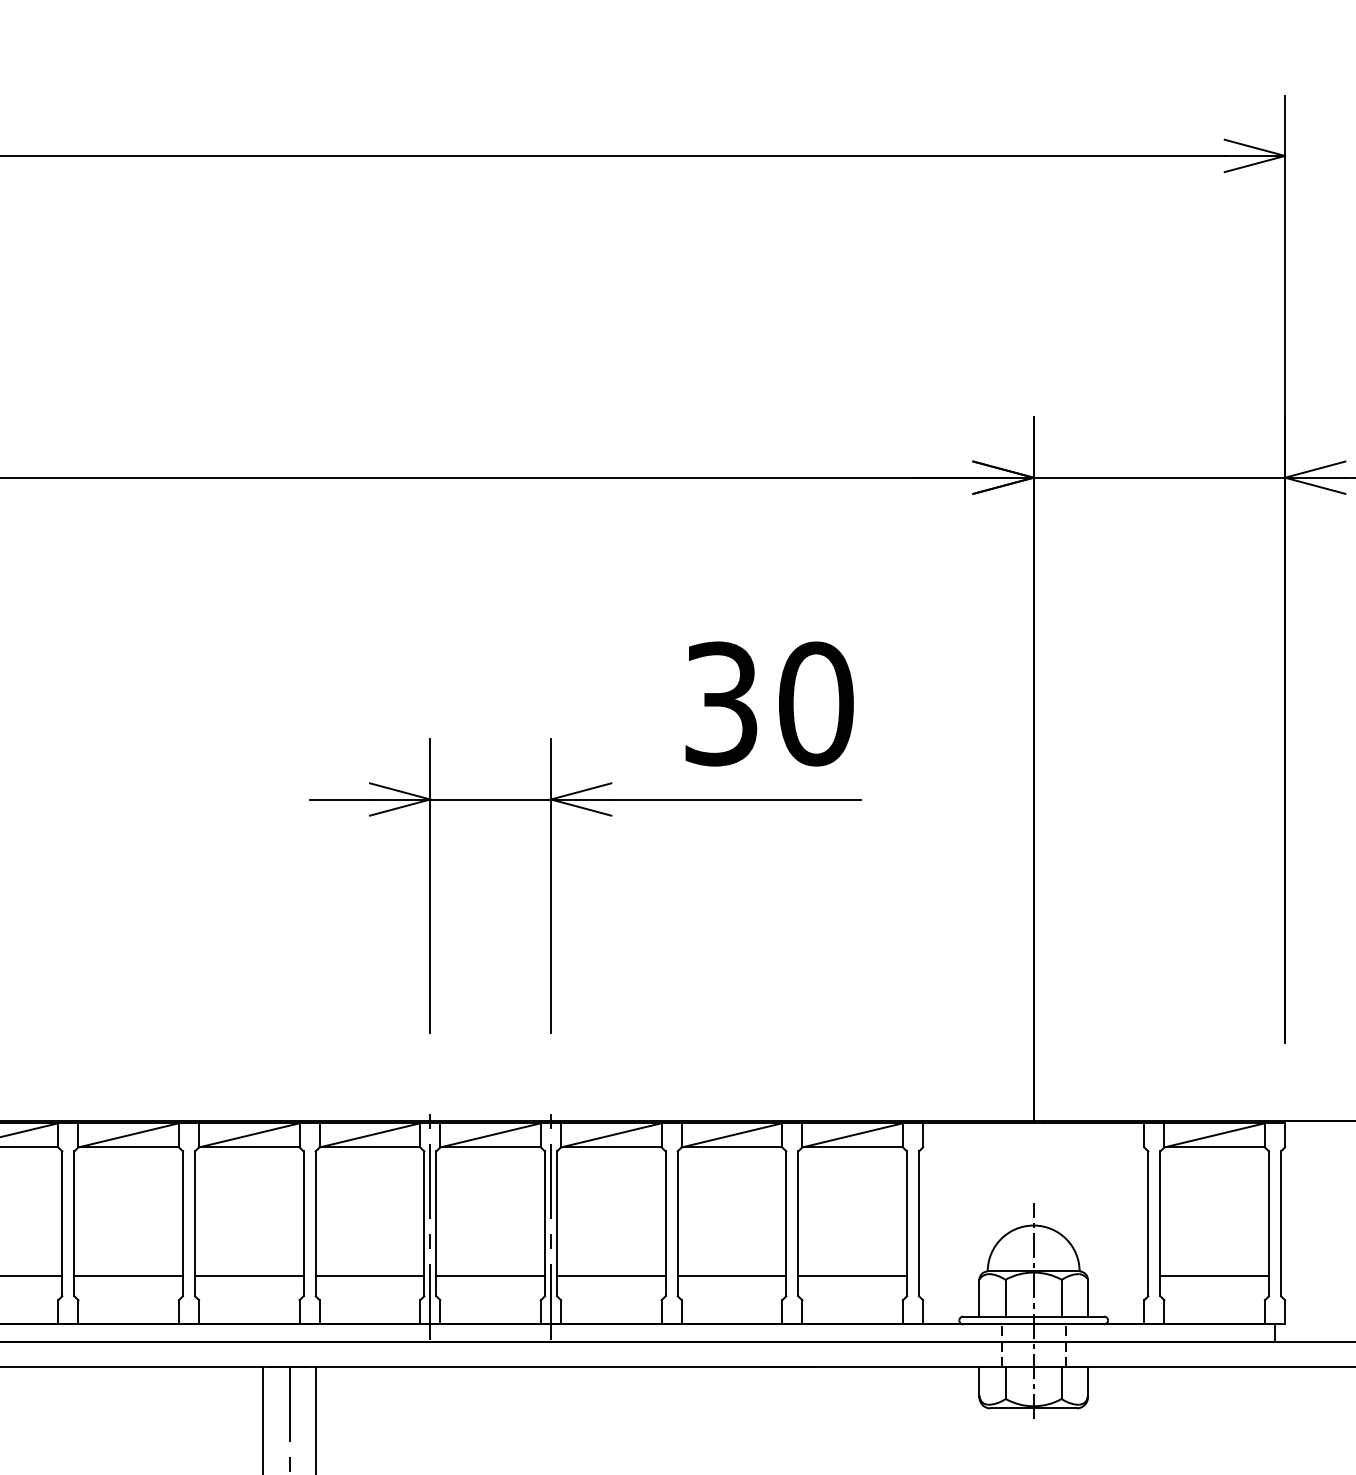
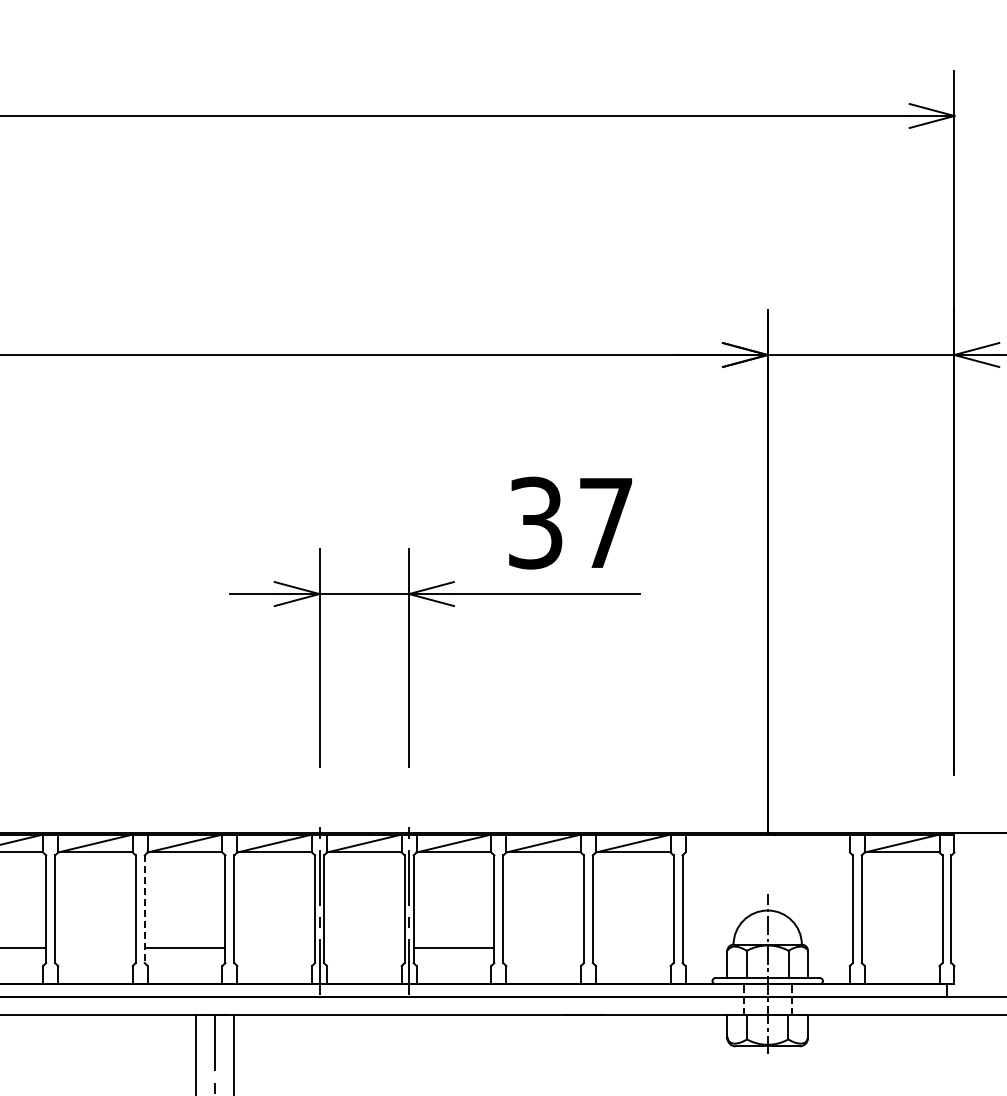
text: (816, 703) -> (606, 522), 30 -> 37
line: (194, 1224) -> (144, 909), solid -> dashed
line: (128, 1276) -> (95, 948), removed
line: (369, 1276) -> (274, 948), removed
line: (490, 1276) -> (364, 948), removed
line: (731, 1276) -> (543, 948), removed
line: (851, 1276) -> (632, 948), removed
line: (1213, 1276) -> (901, 948), removed

